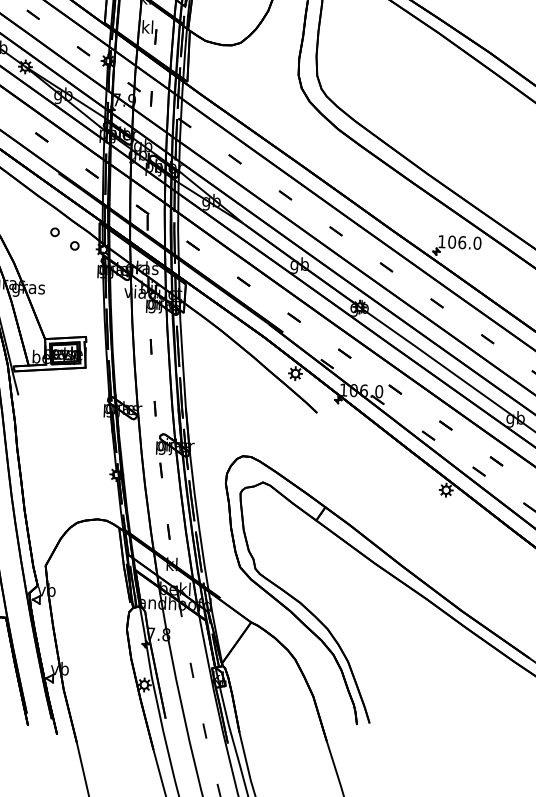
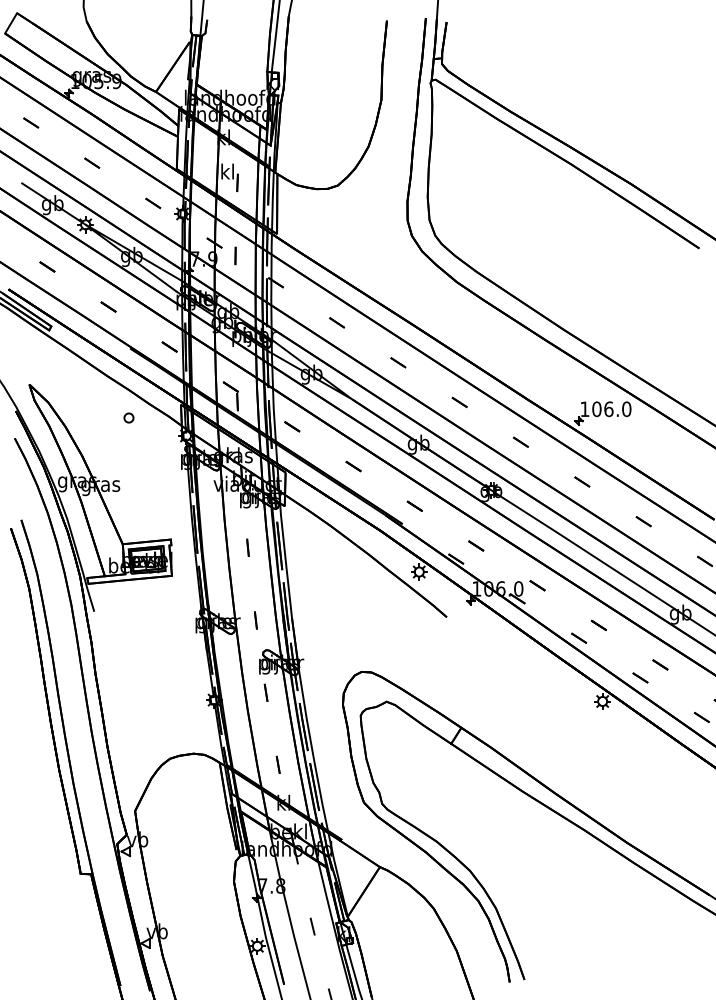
part: (74, 245) -> (152, 432), removed

